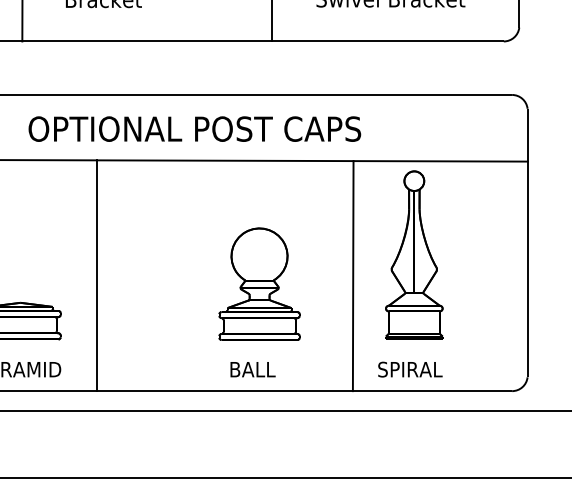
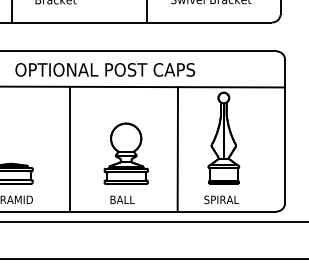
line: (97, 274) -> (70, 148), moved
line: (352, 276) -> (177, 149), moved
part: (258, 300) -> (125, 162), moved

